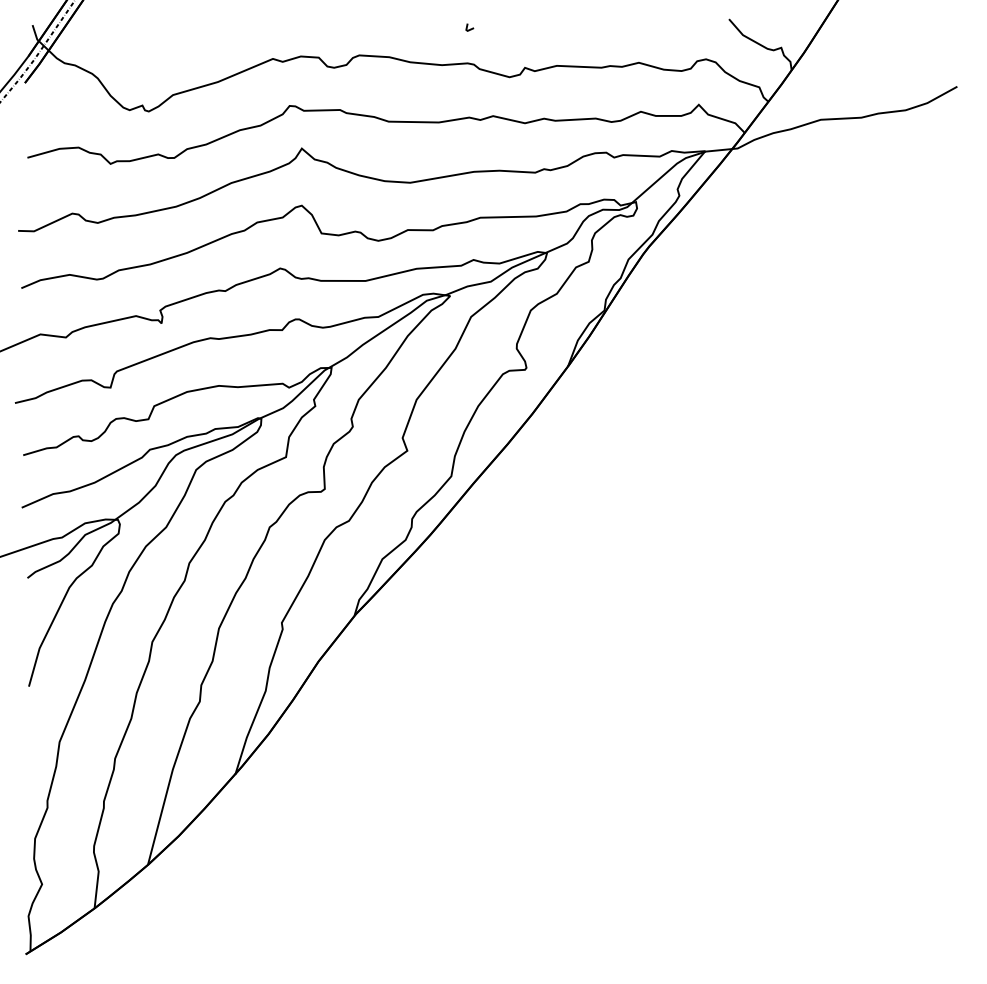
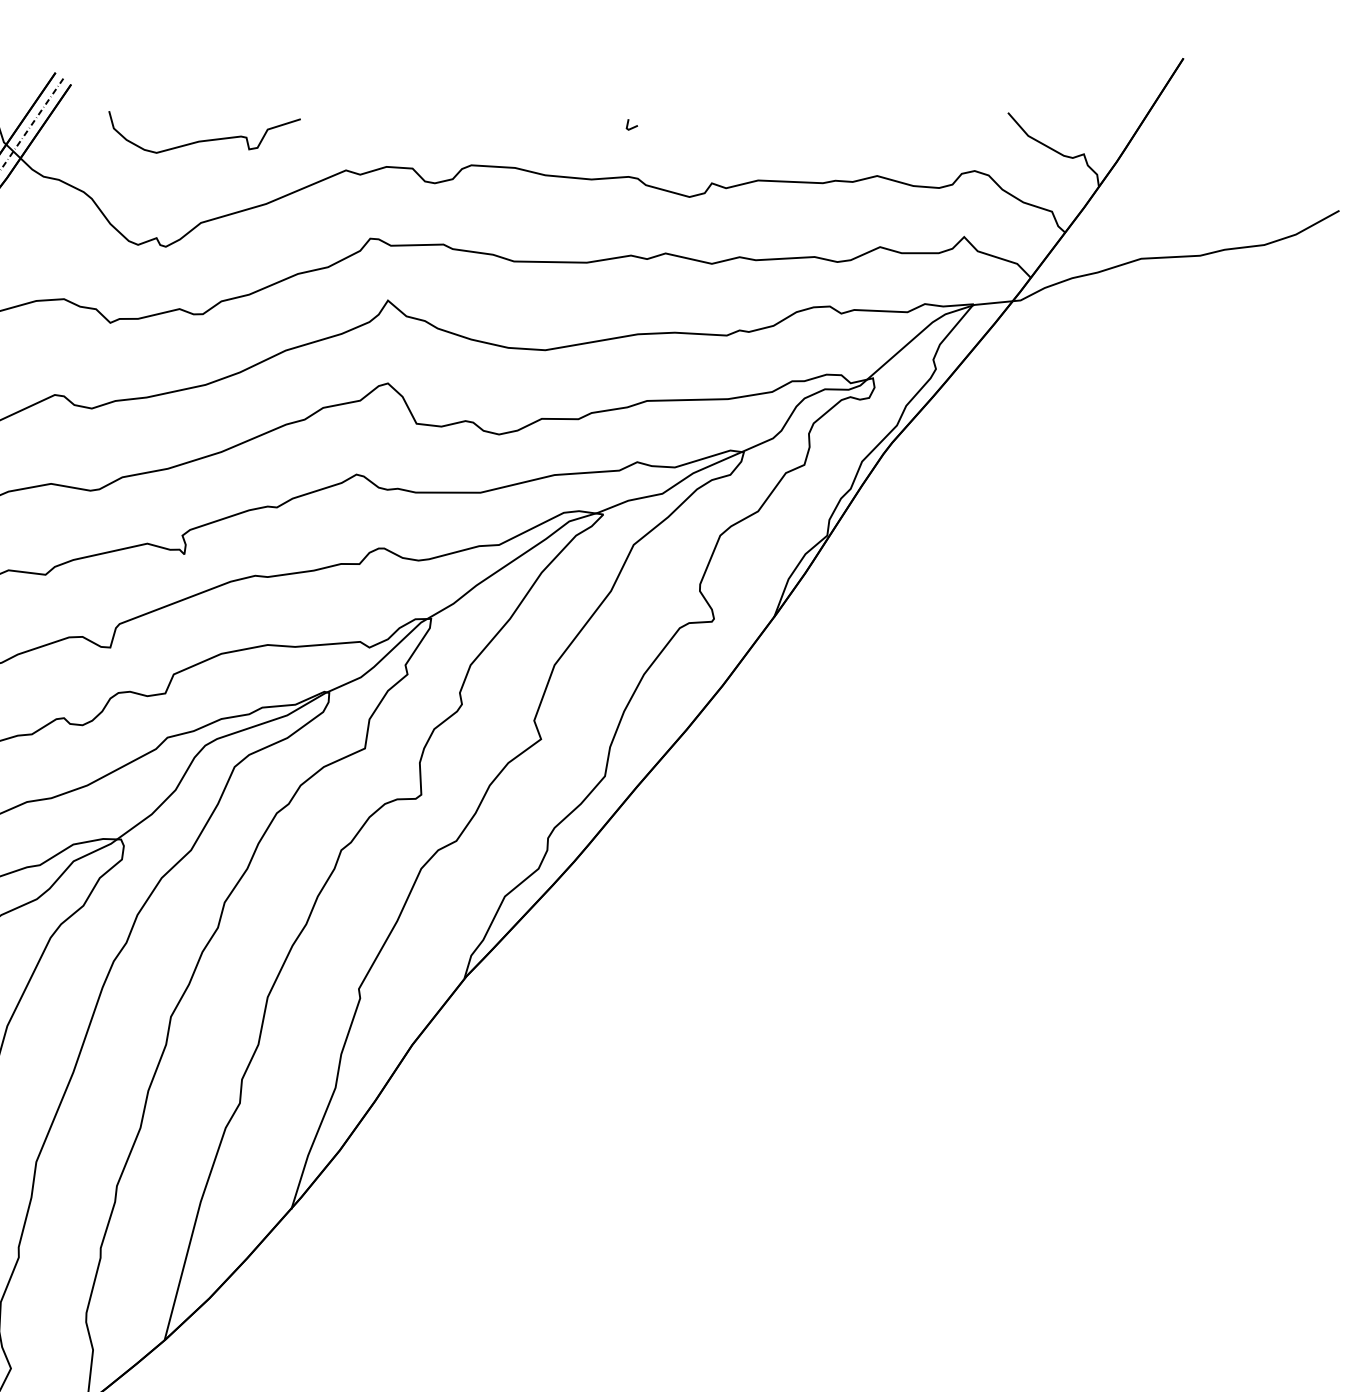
curve: (175, 37) -> (204, 139), added

